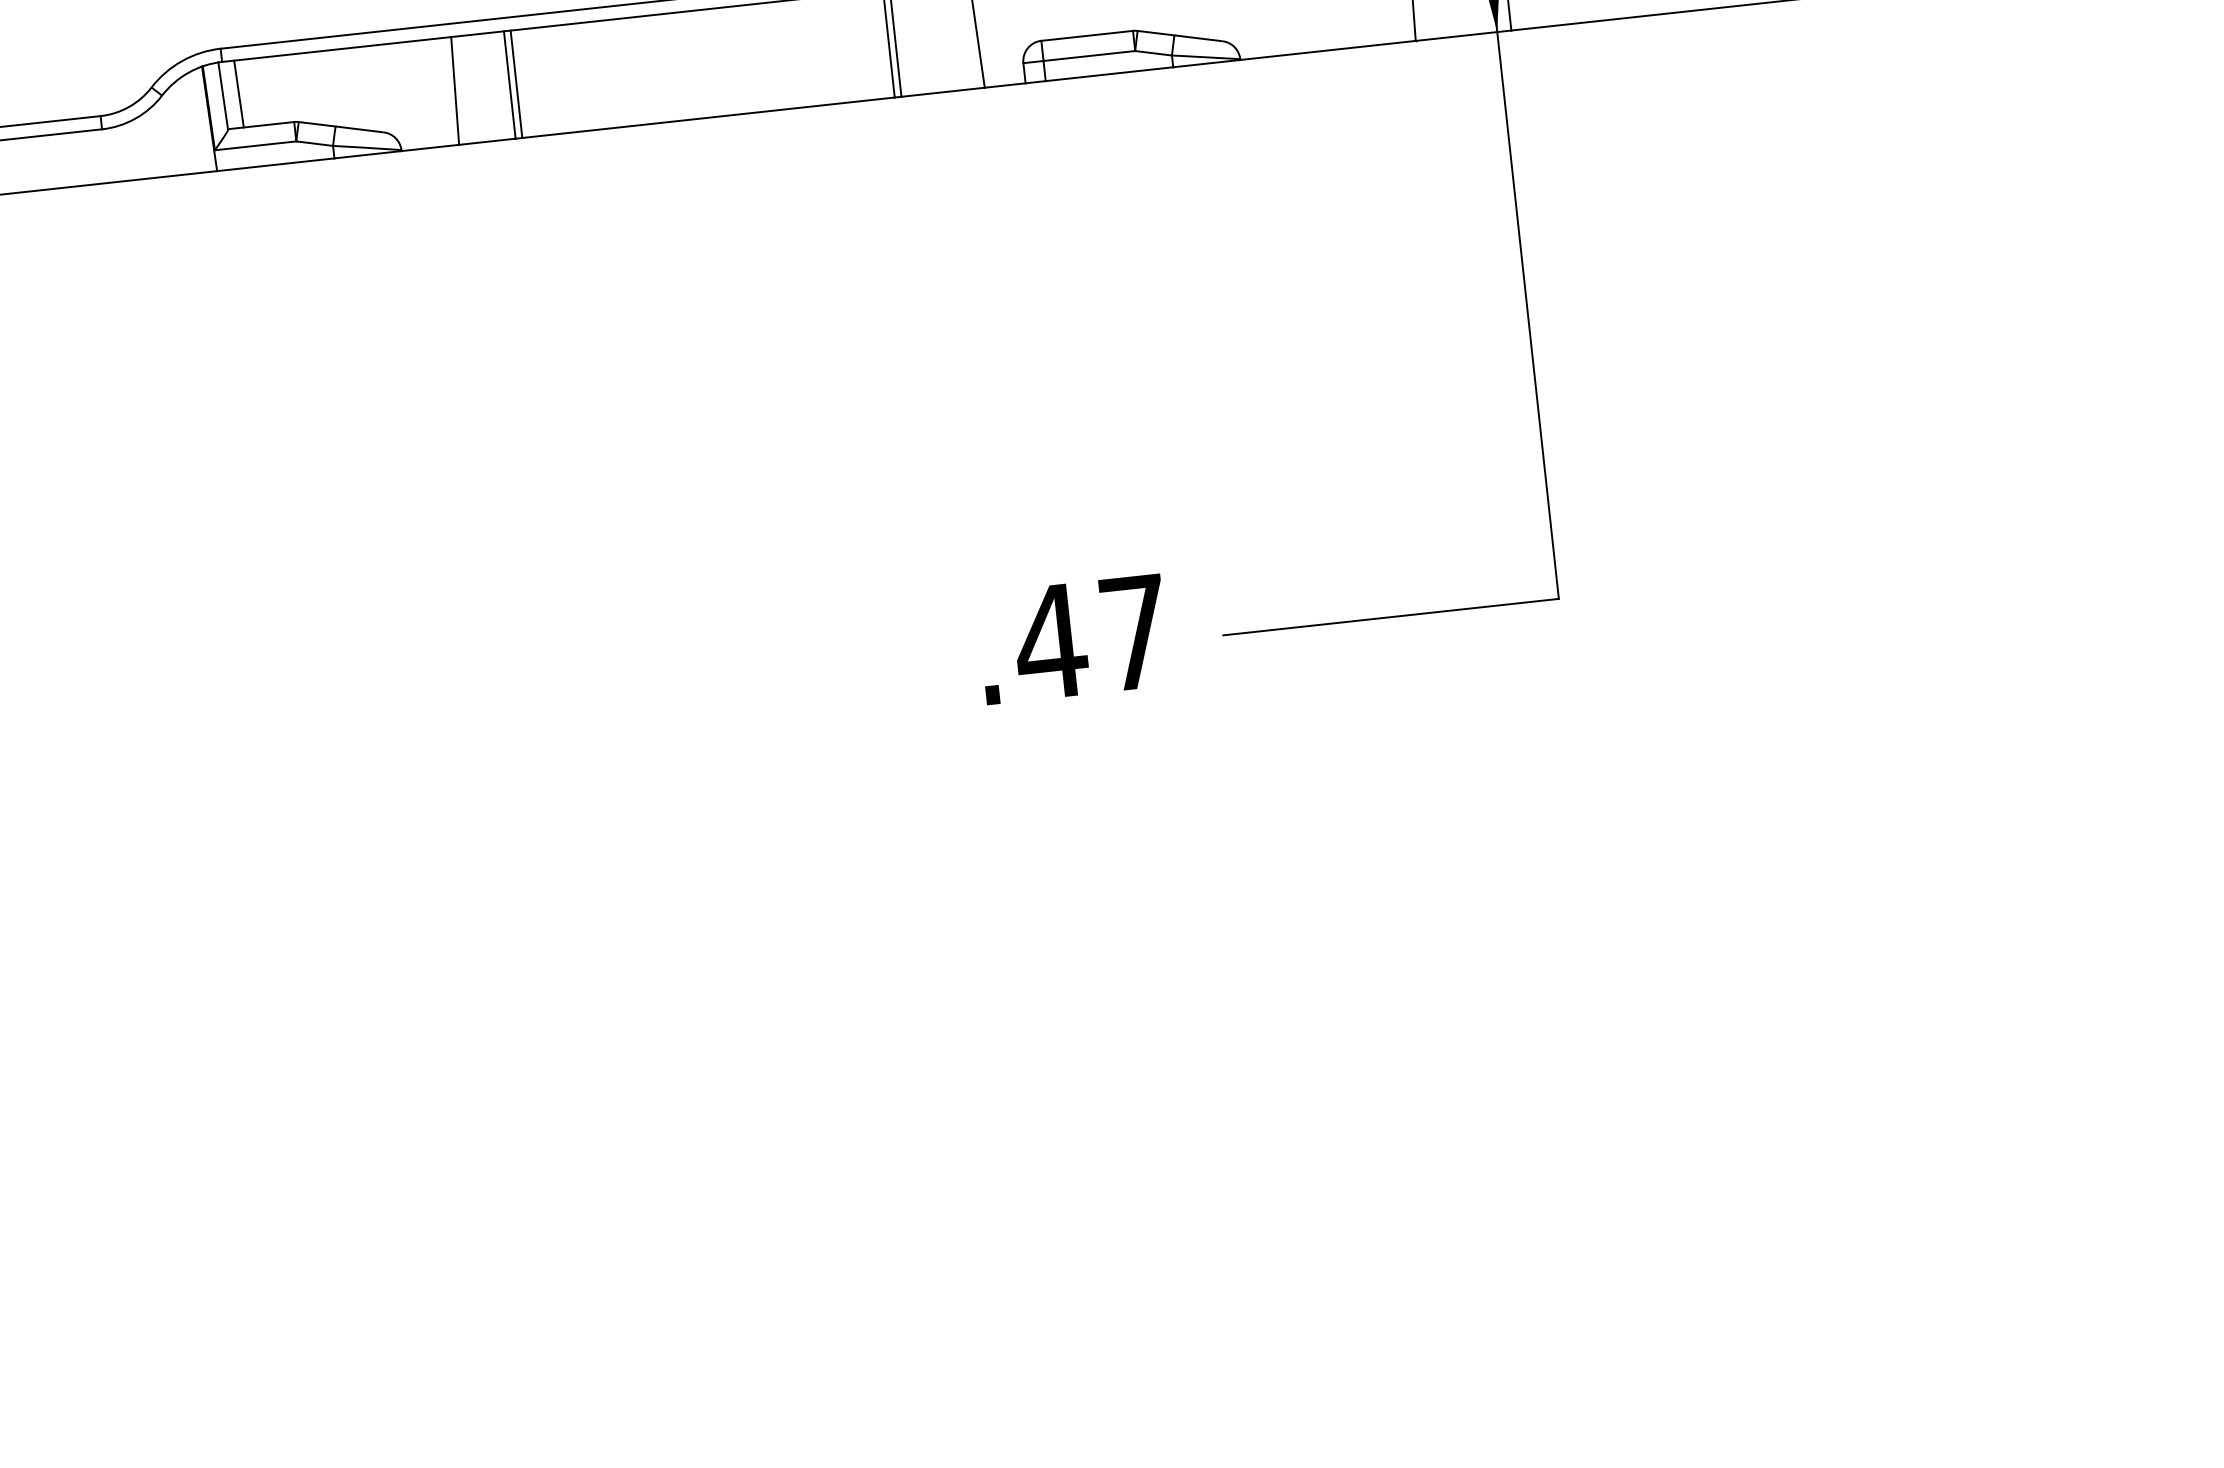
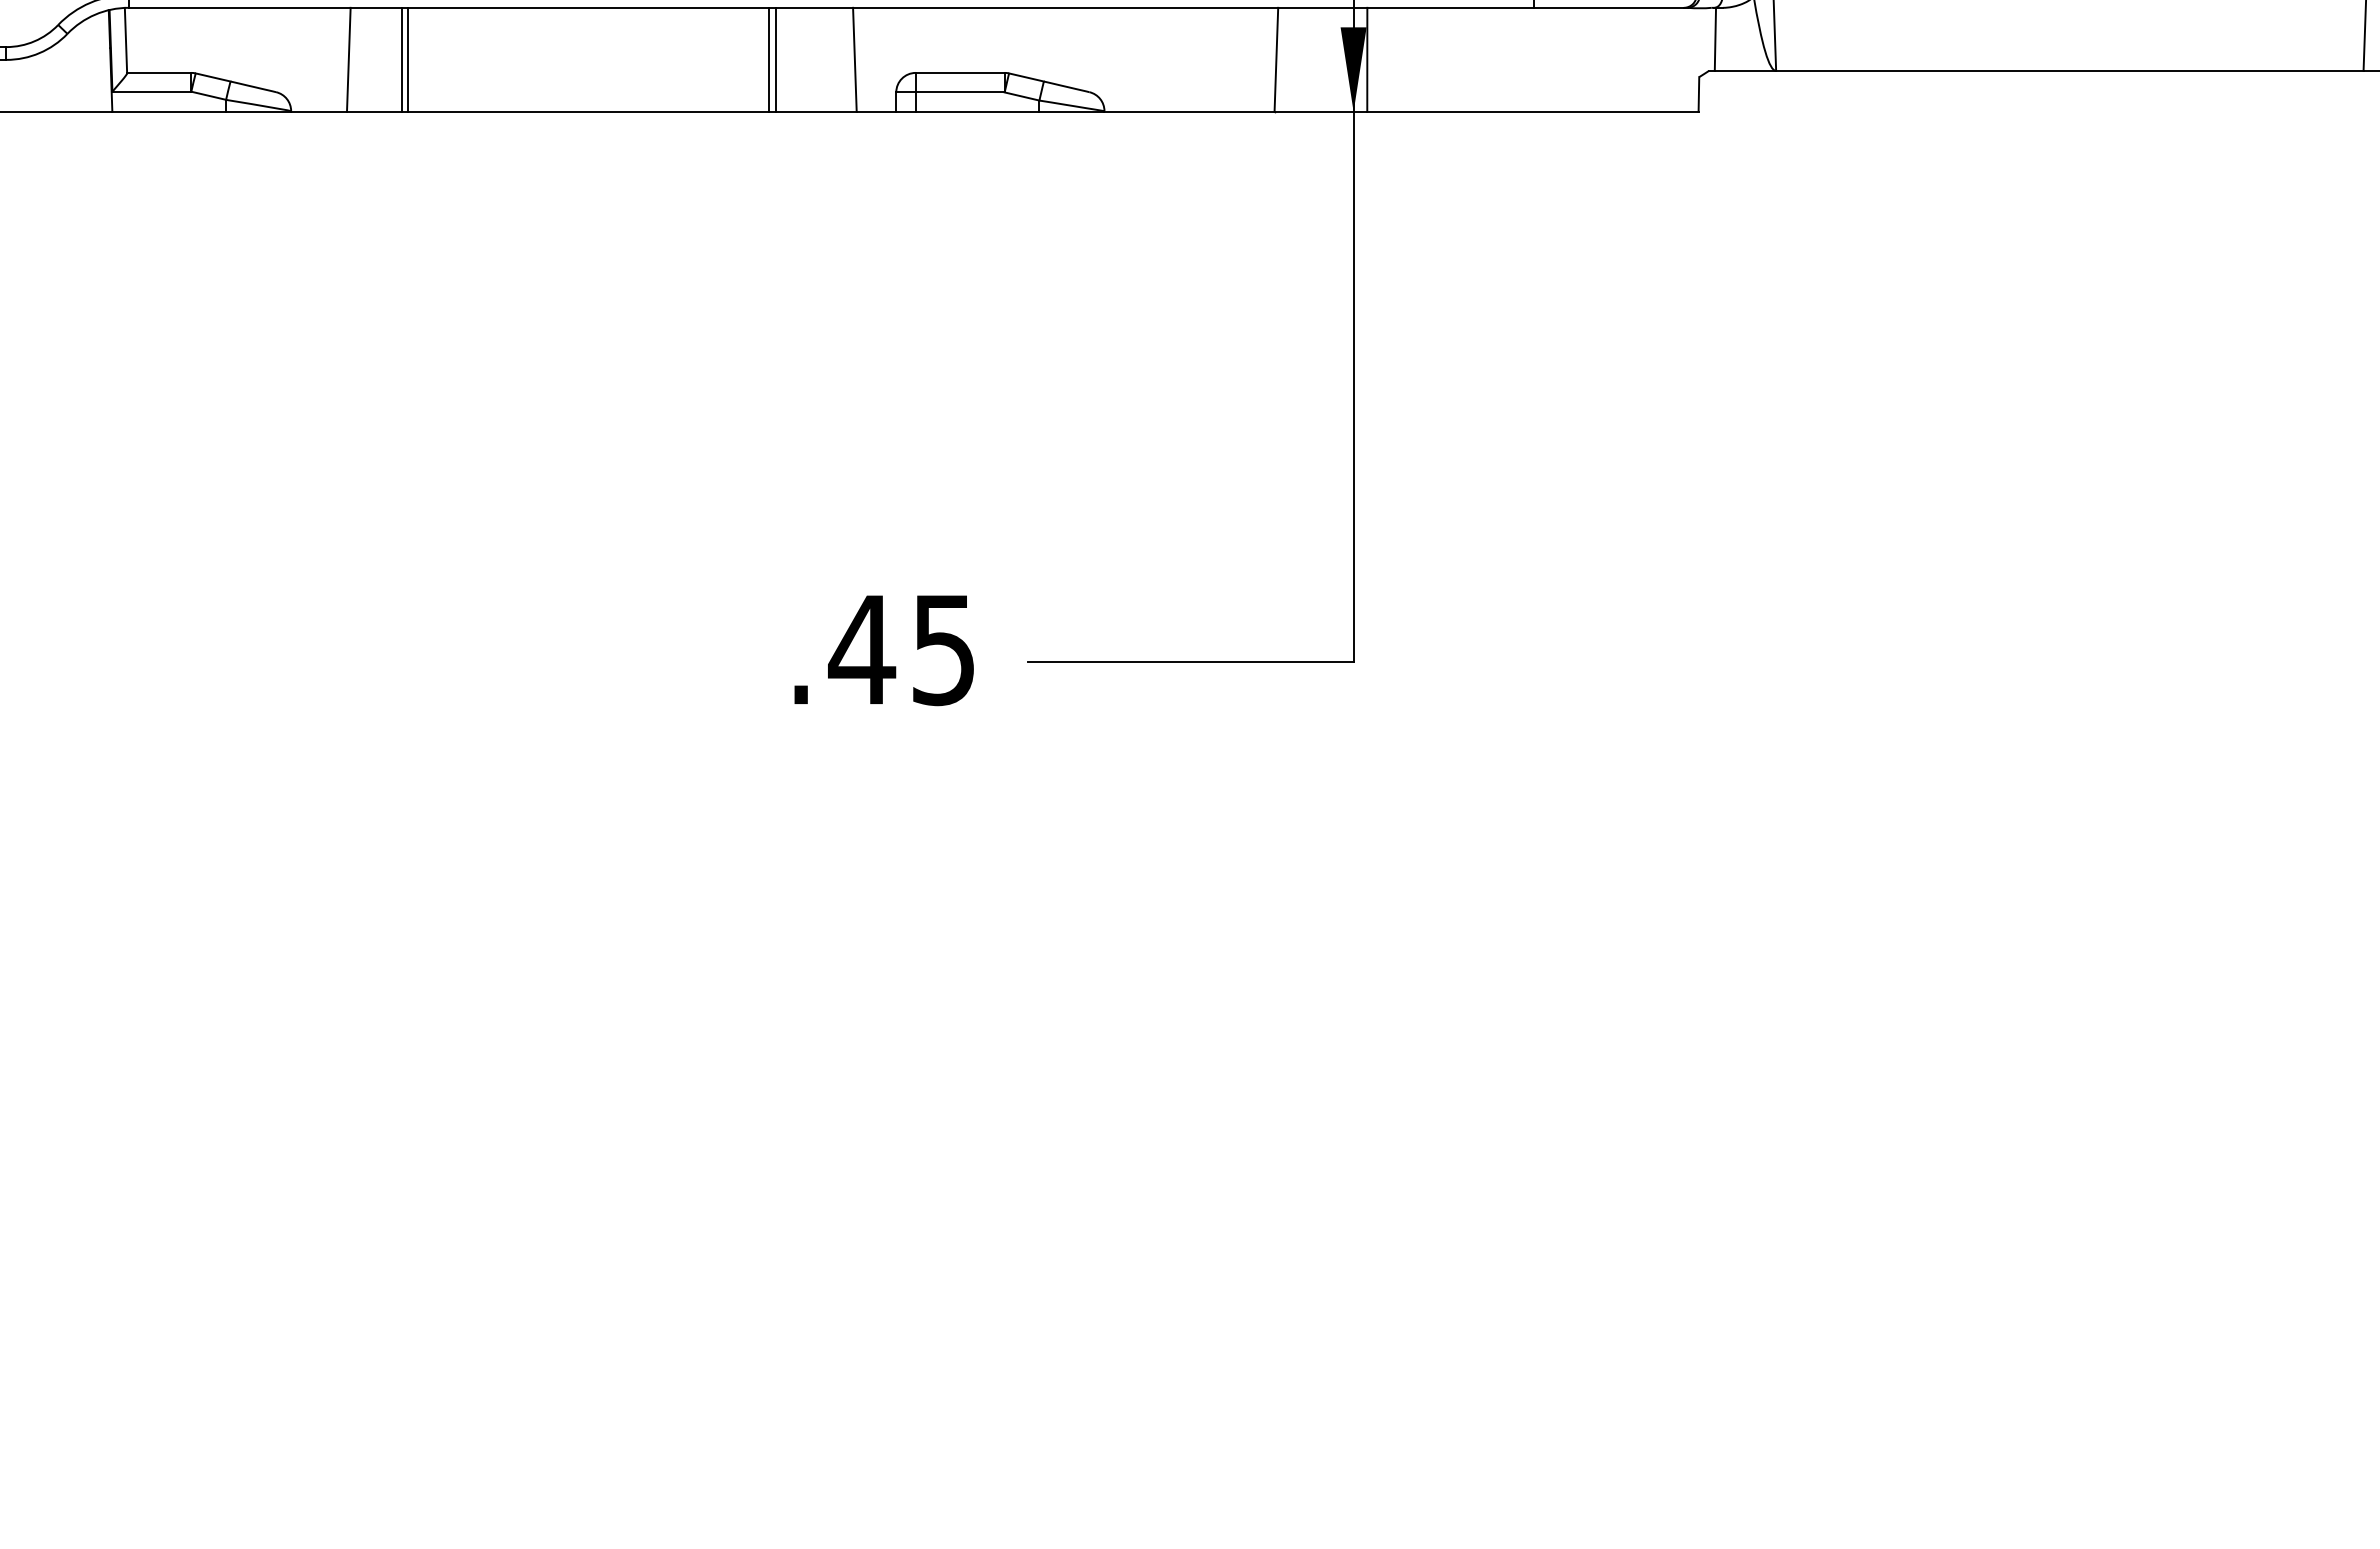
line: (239, 93) -> (141, 39), removed
text: (1134, 633) -> (943, 650), .47 -> .45

